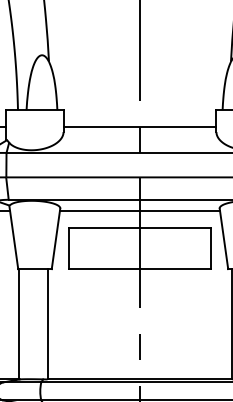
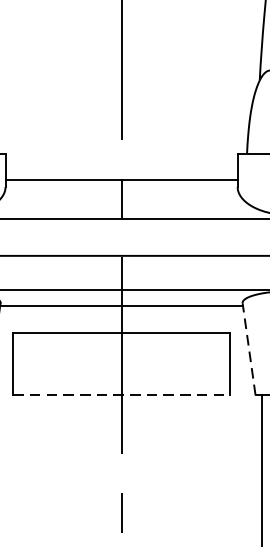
line: (223, 238) -> (248, 348), solid -> dashed
line: (140, 269) -> (122, 395), solid -> dashed

